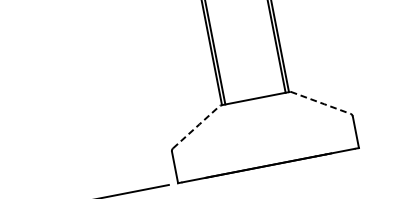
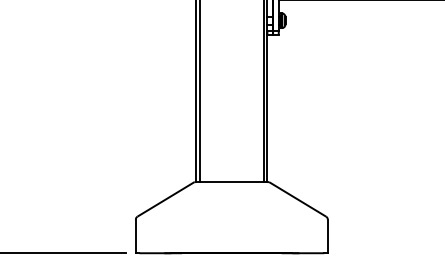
line: (321, 102) -> (298, 199), dashed -> solid
line: (196, 126) -> (166, 198), dashed -> solid

